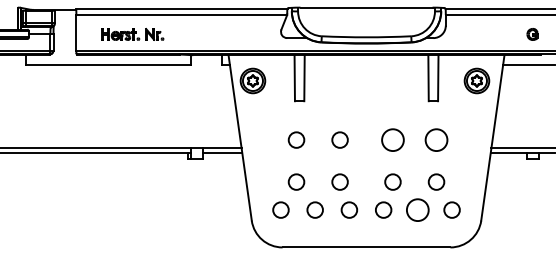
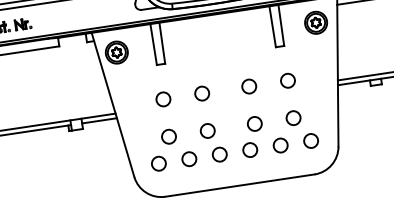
circle: (392, 139) -> (248, 86), size x0.71
circle: (436, 139) -> (287, 80), size x0.71
circle: (417, 209) -> (280, 145), size x0.71

